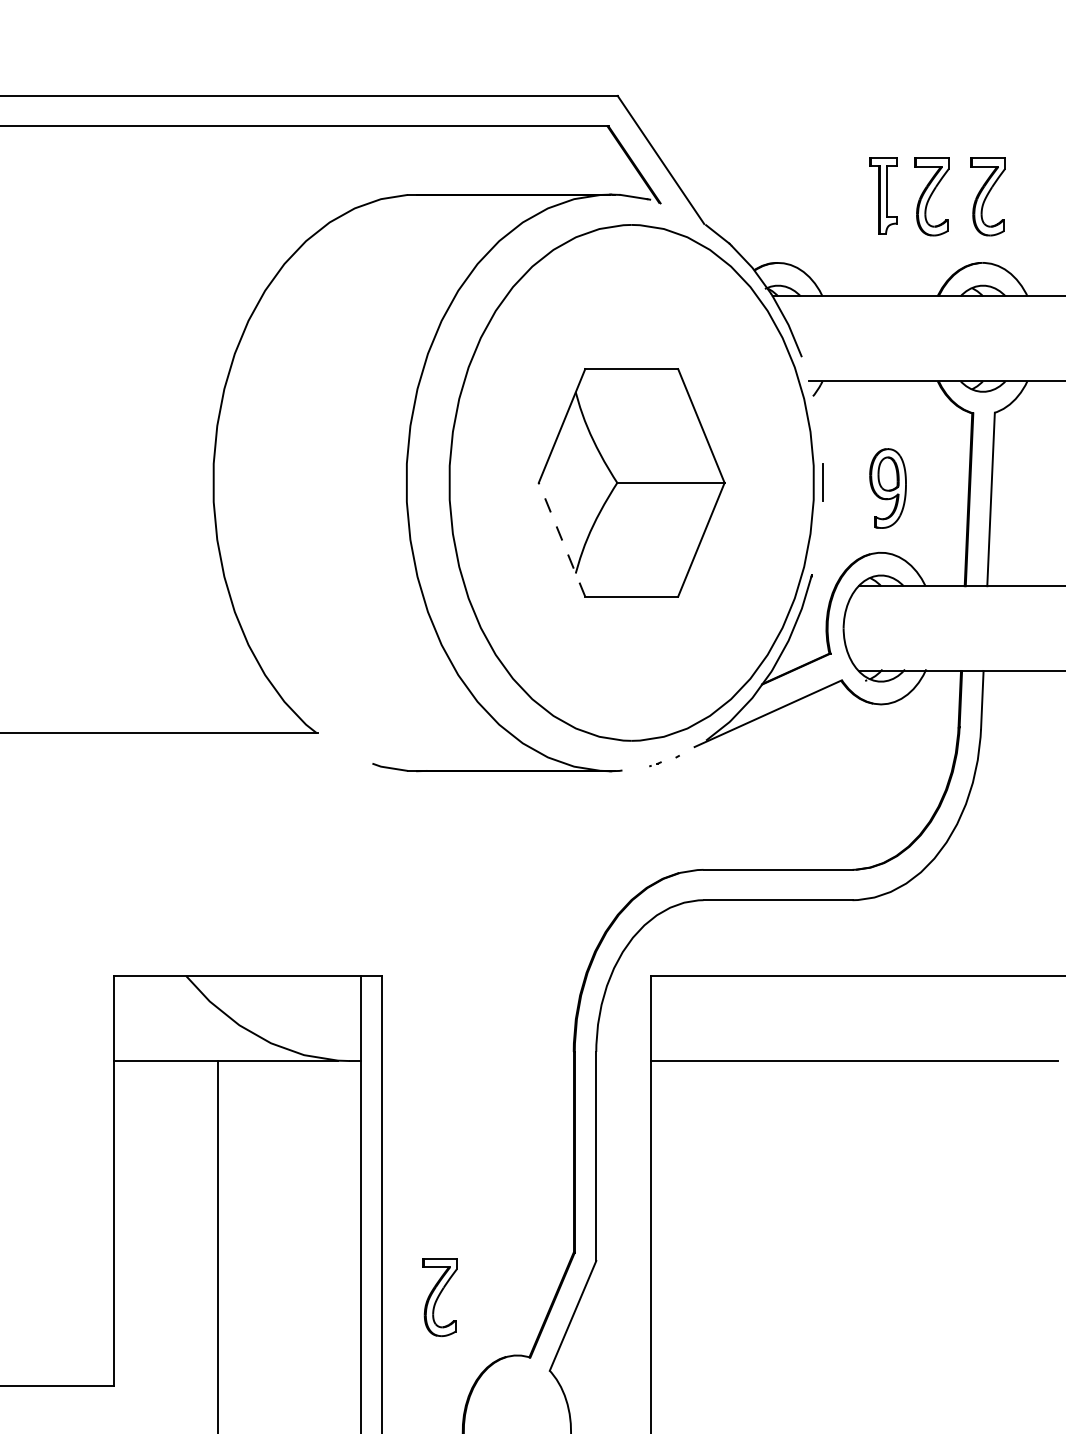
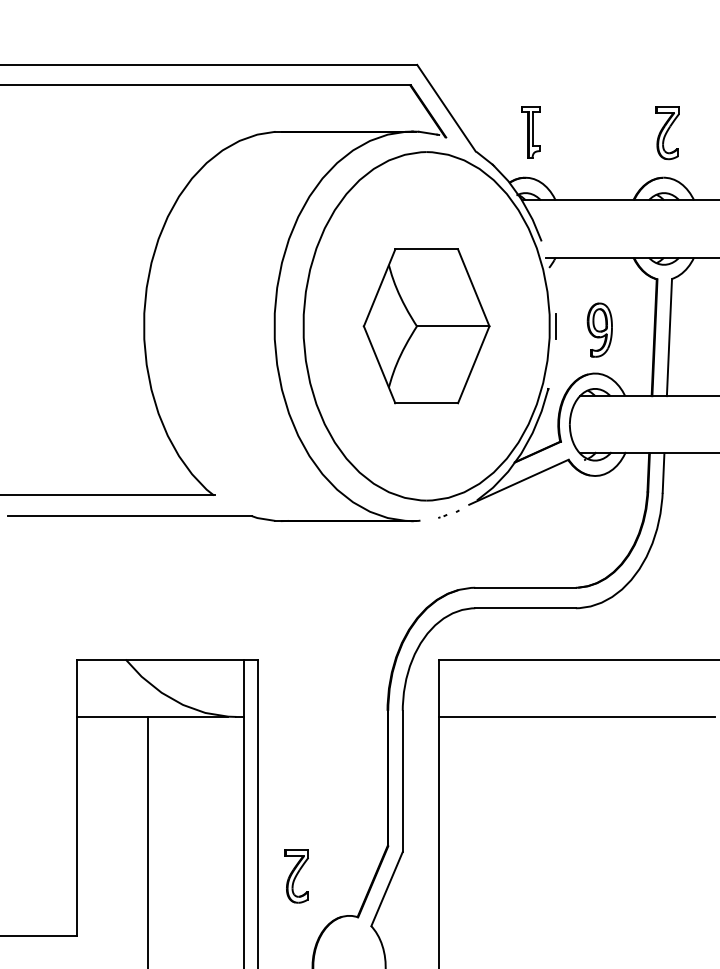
part: (883, 195) -> (530, 132), moved
part: (931, 197) -> (629, 133), removed
line: (561, 539) -> (379, 364), dashed -> solid
line: (191, 764) -> (129, 516), added

